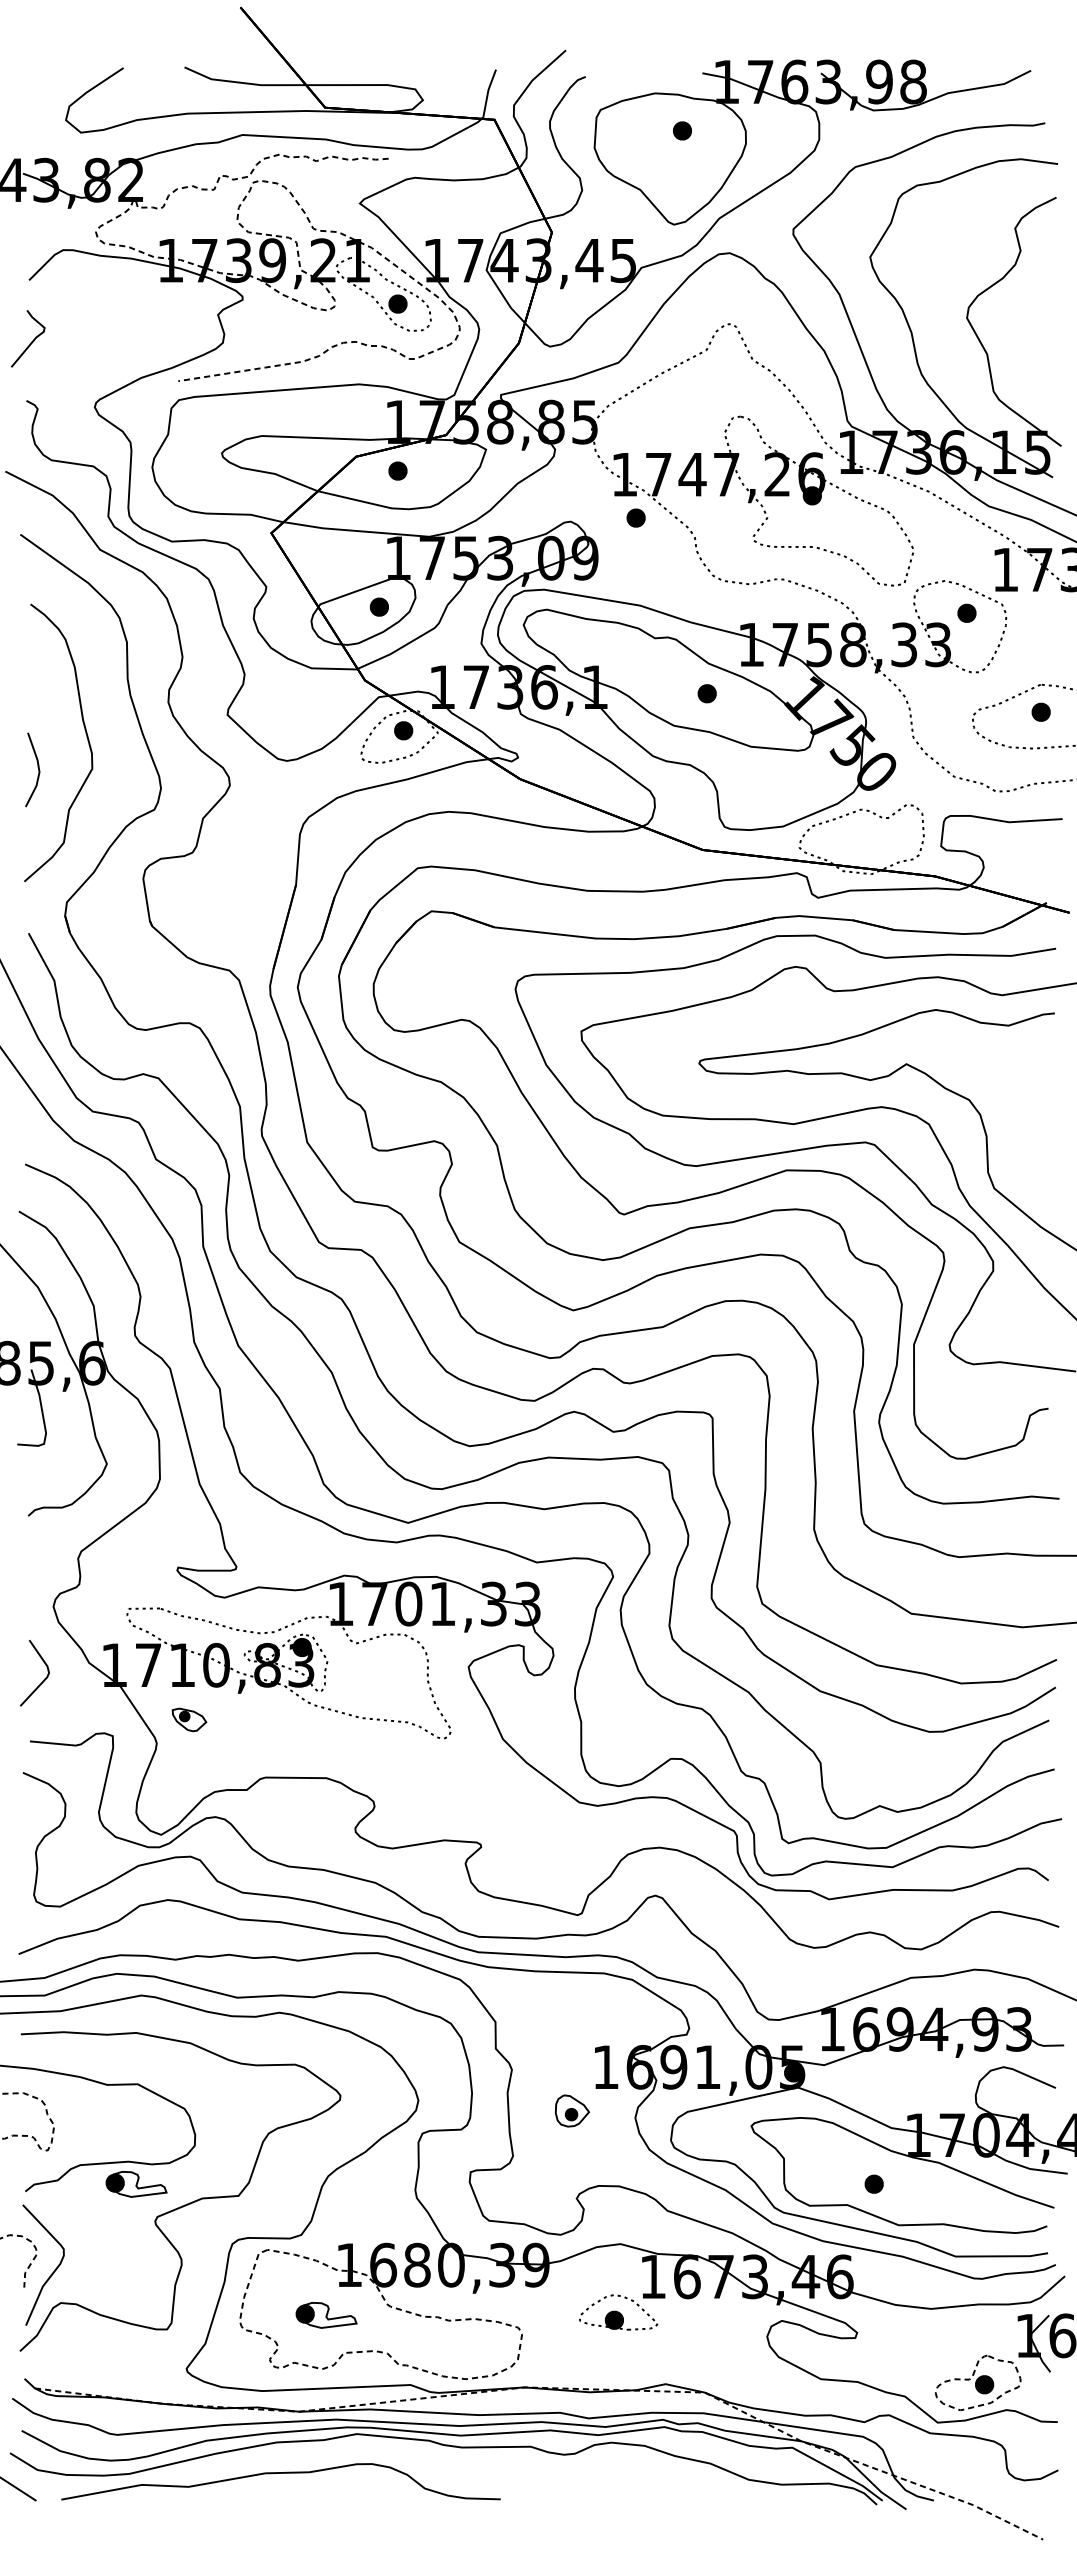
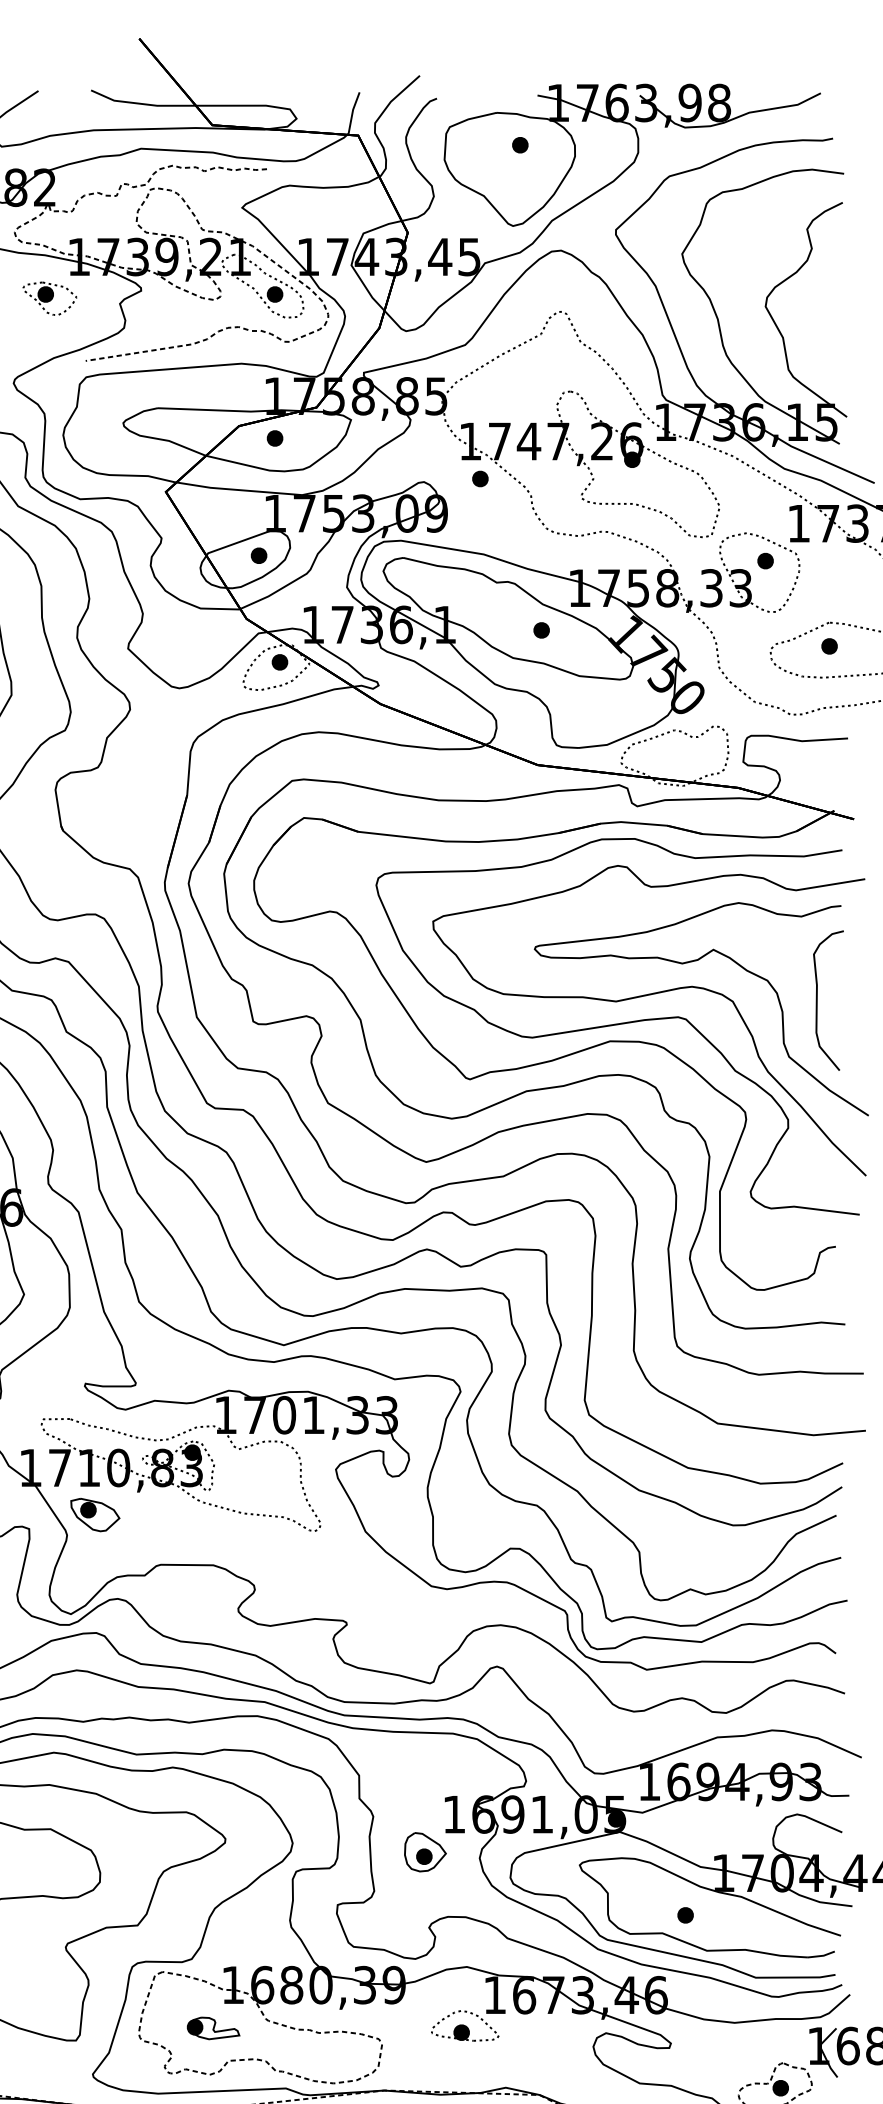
part: (136, 308) -> (49, 298), added
curve: (1027, 1122) -> (817, 1000), added
part: (189, 1719) -> (95, 1514), size x1.67
part: (572, 2110) -> (425, 1851), size x1.43
part: (136, 2184) -> (49, 1915), removed

